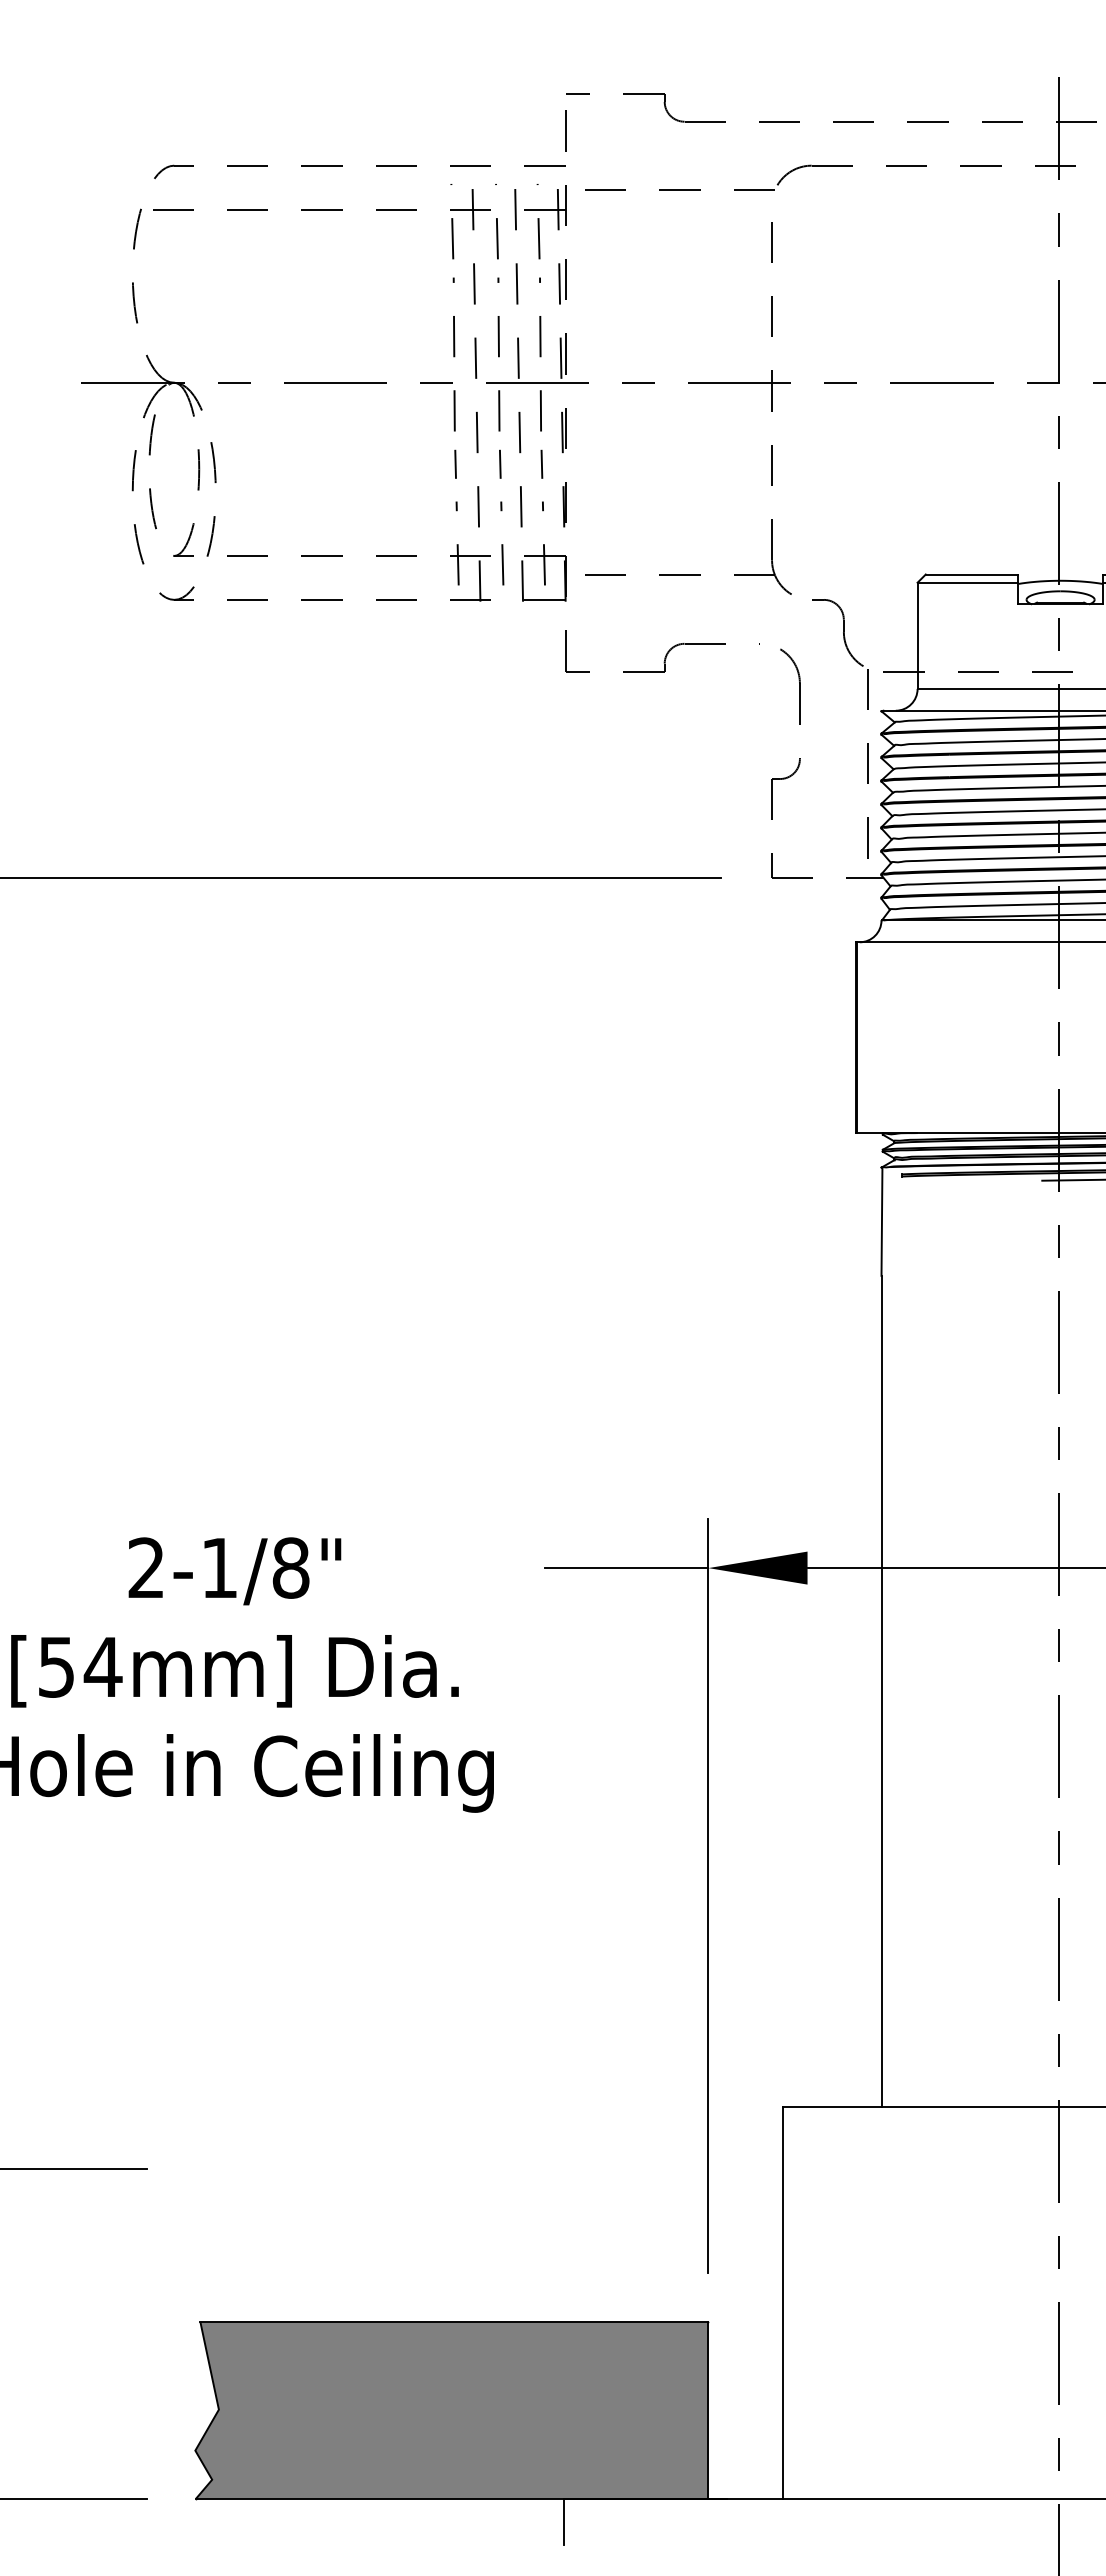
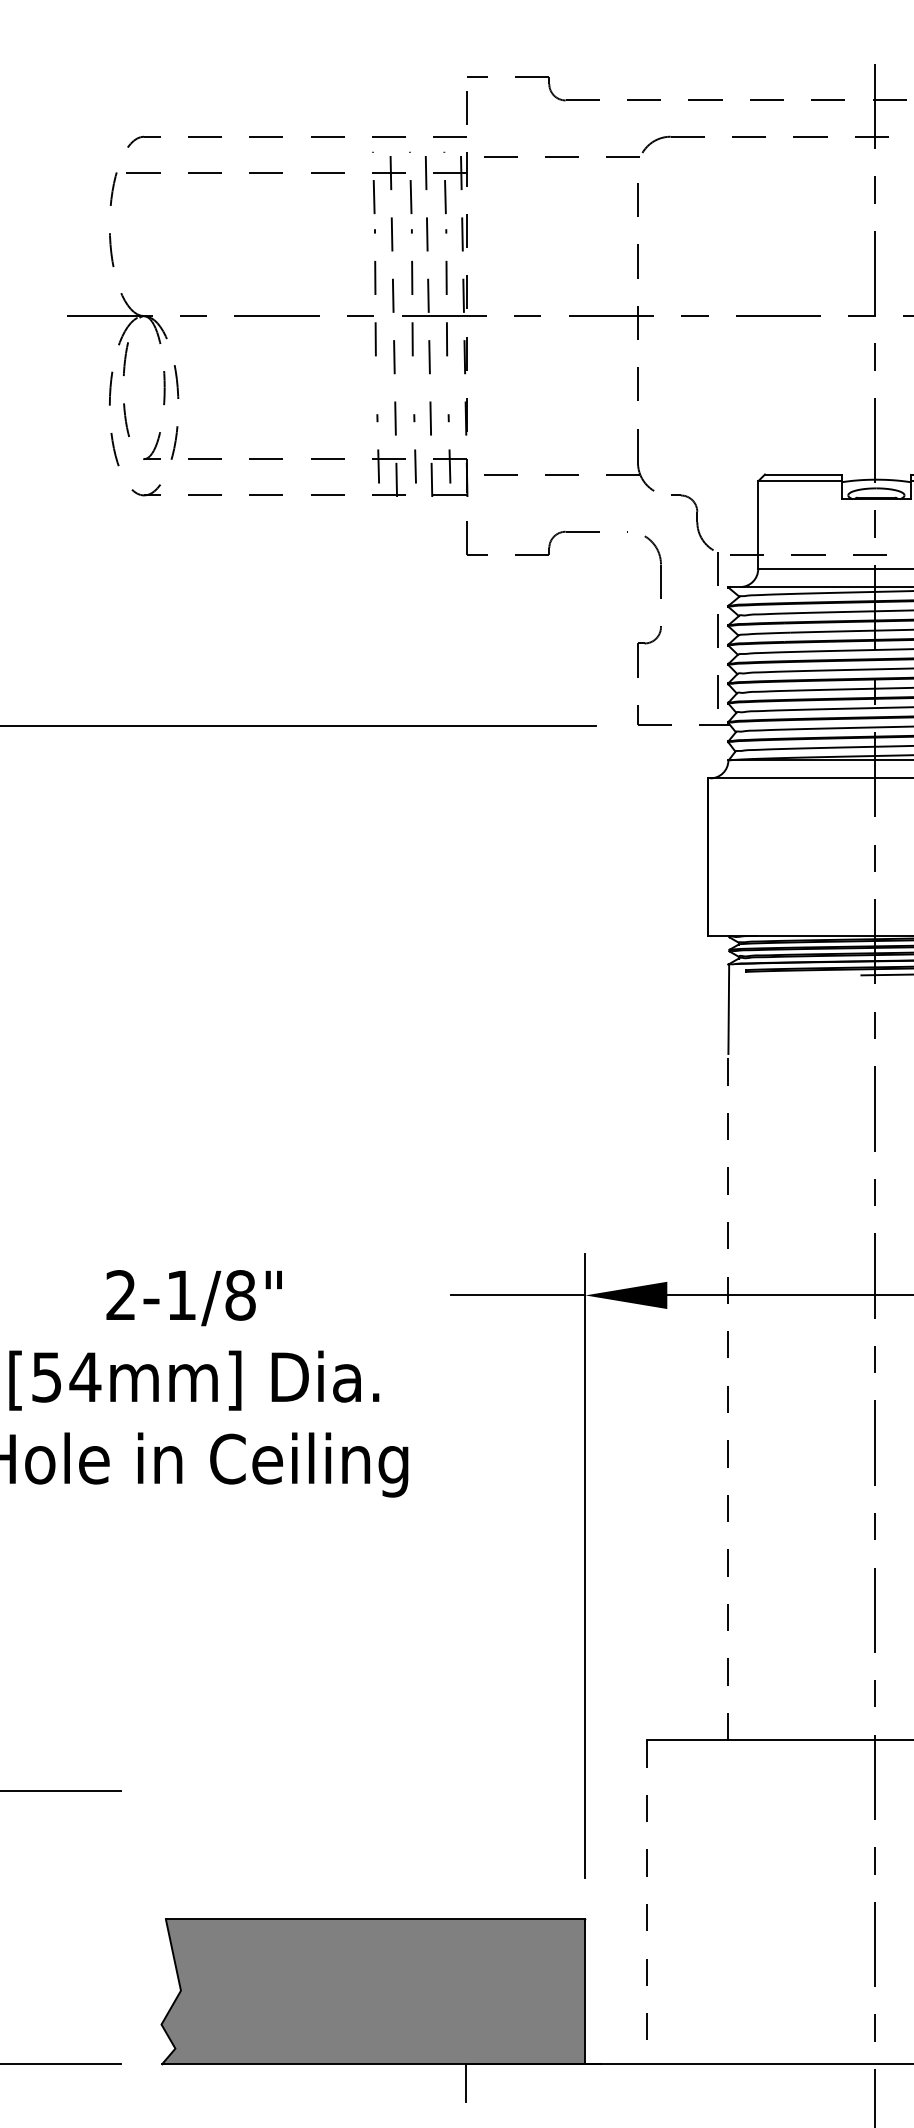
line: (455, 463) -> (376, 382), removed
line: (499, 463) -> (412, 382), removed
line: (541, 463) -> (447, 382), removed
line: (881, 1690) -> (728, 1396), solid -> dashed
line: (783, 2303) -> (647, 1903), solid -> dashed

